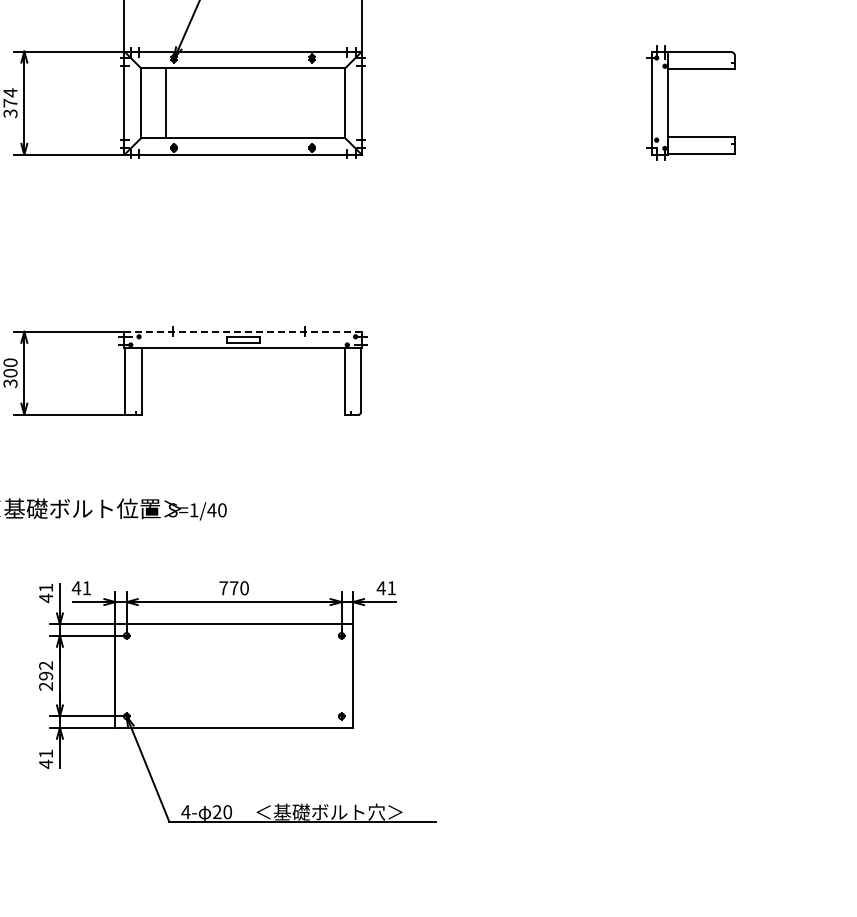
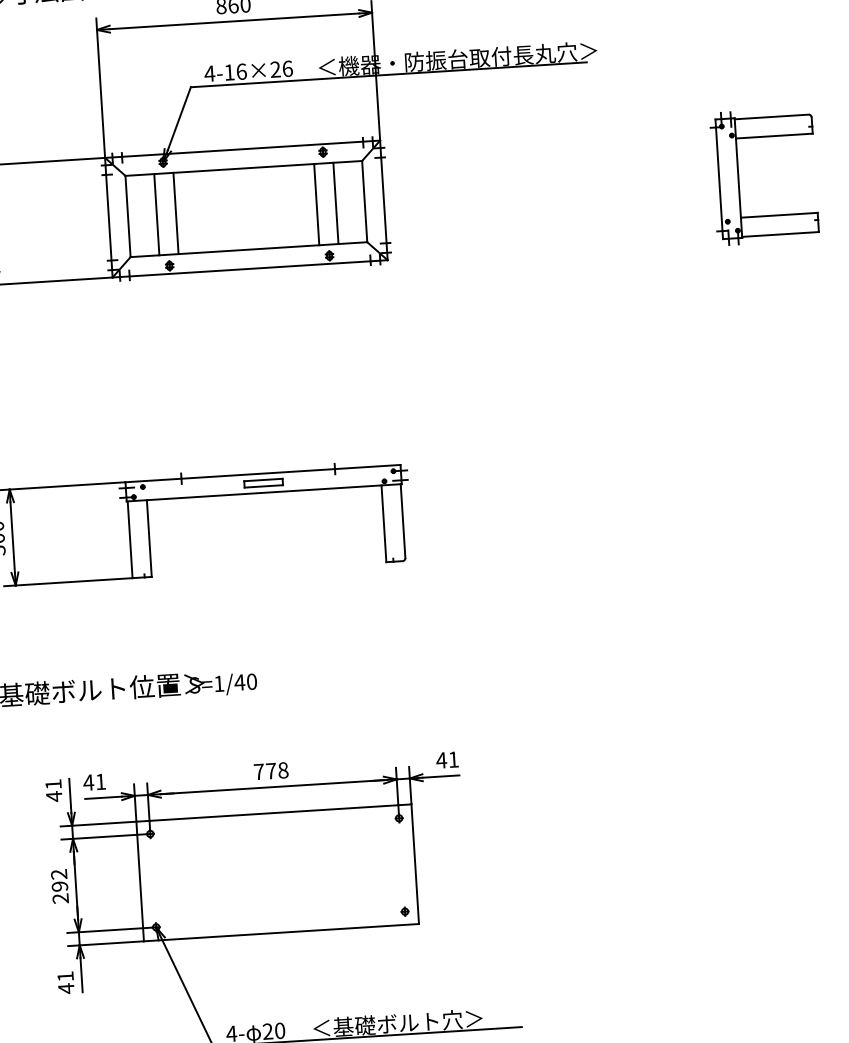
line: (182, 103) -> (176, 213), added
line: (303, 103) -> (316, 204), added
line: (320, 103) -> (335, 203), added
line: (243, 331) -> (263, 473), dashed -> solid
text: (244, 587) -> (283, 769), 770 -> 778

